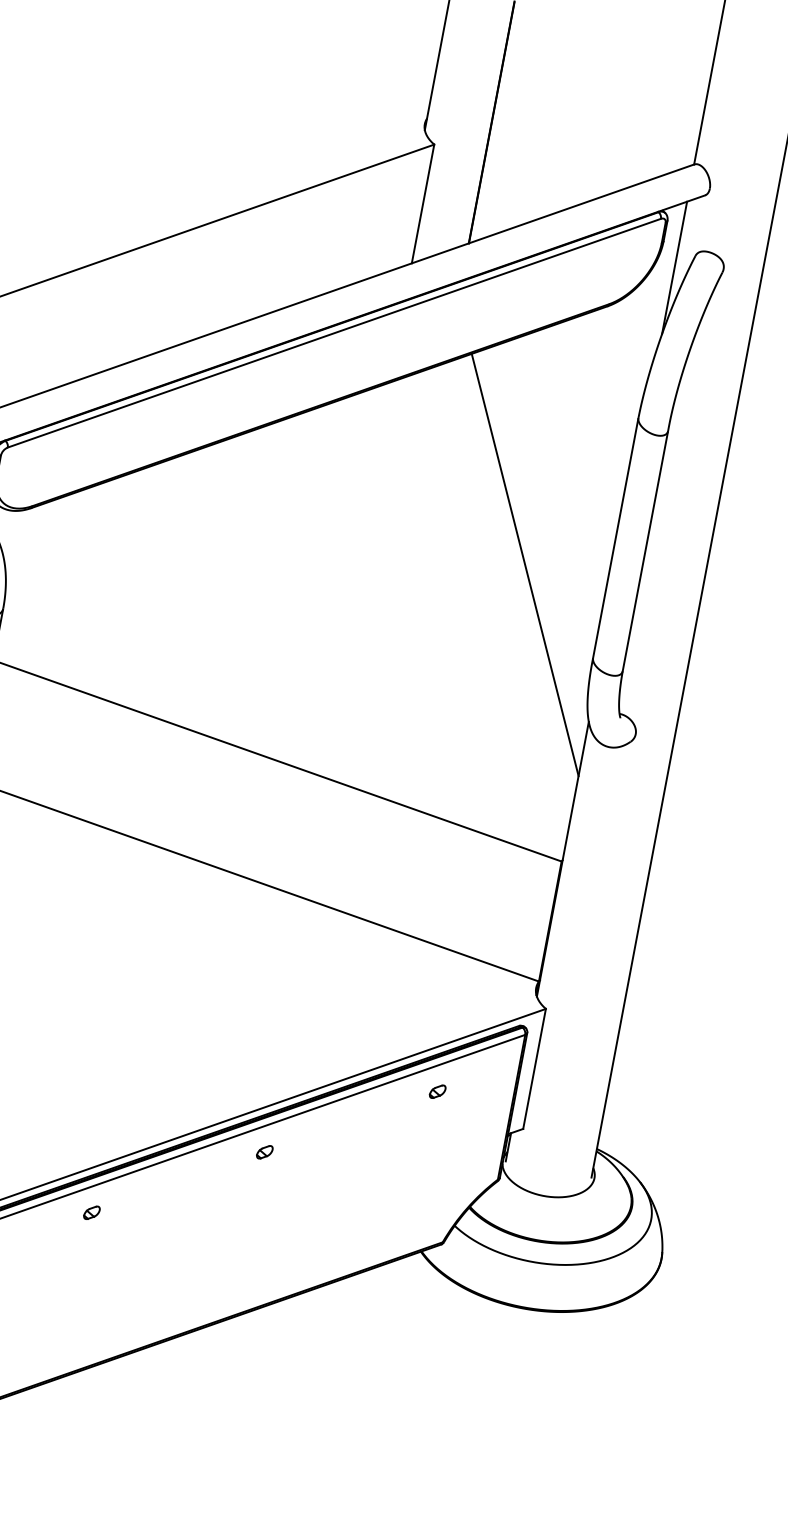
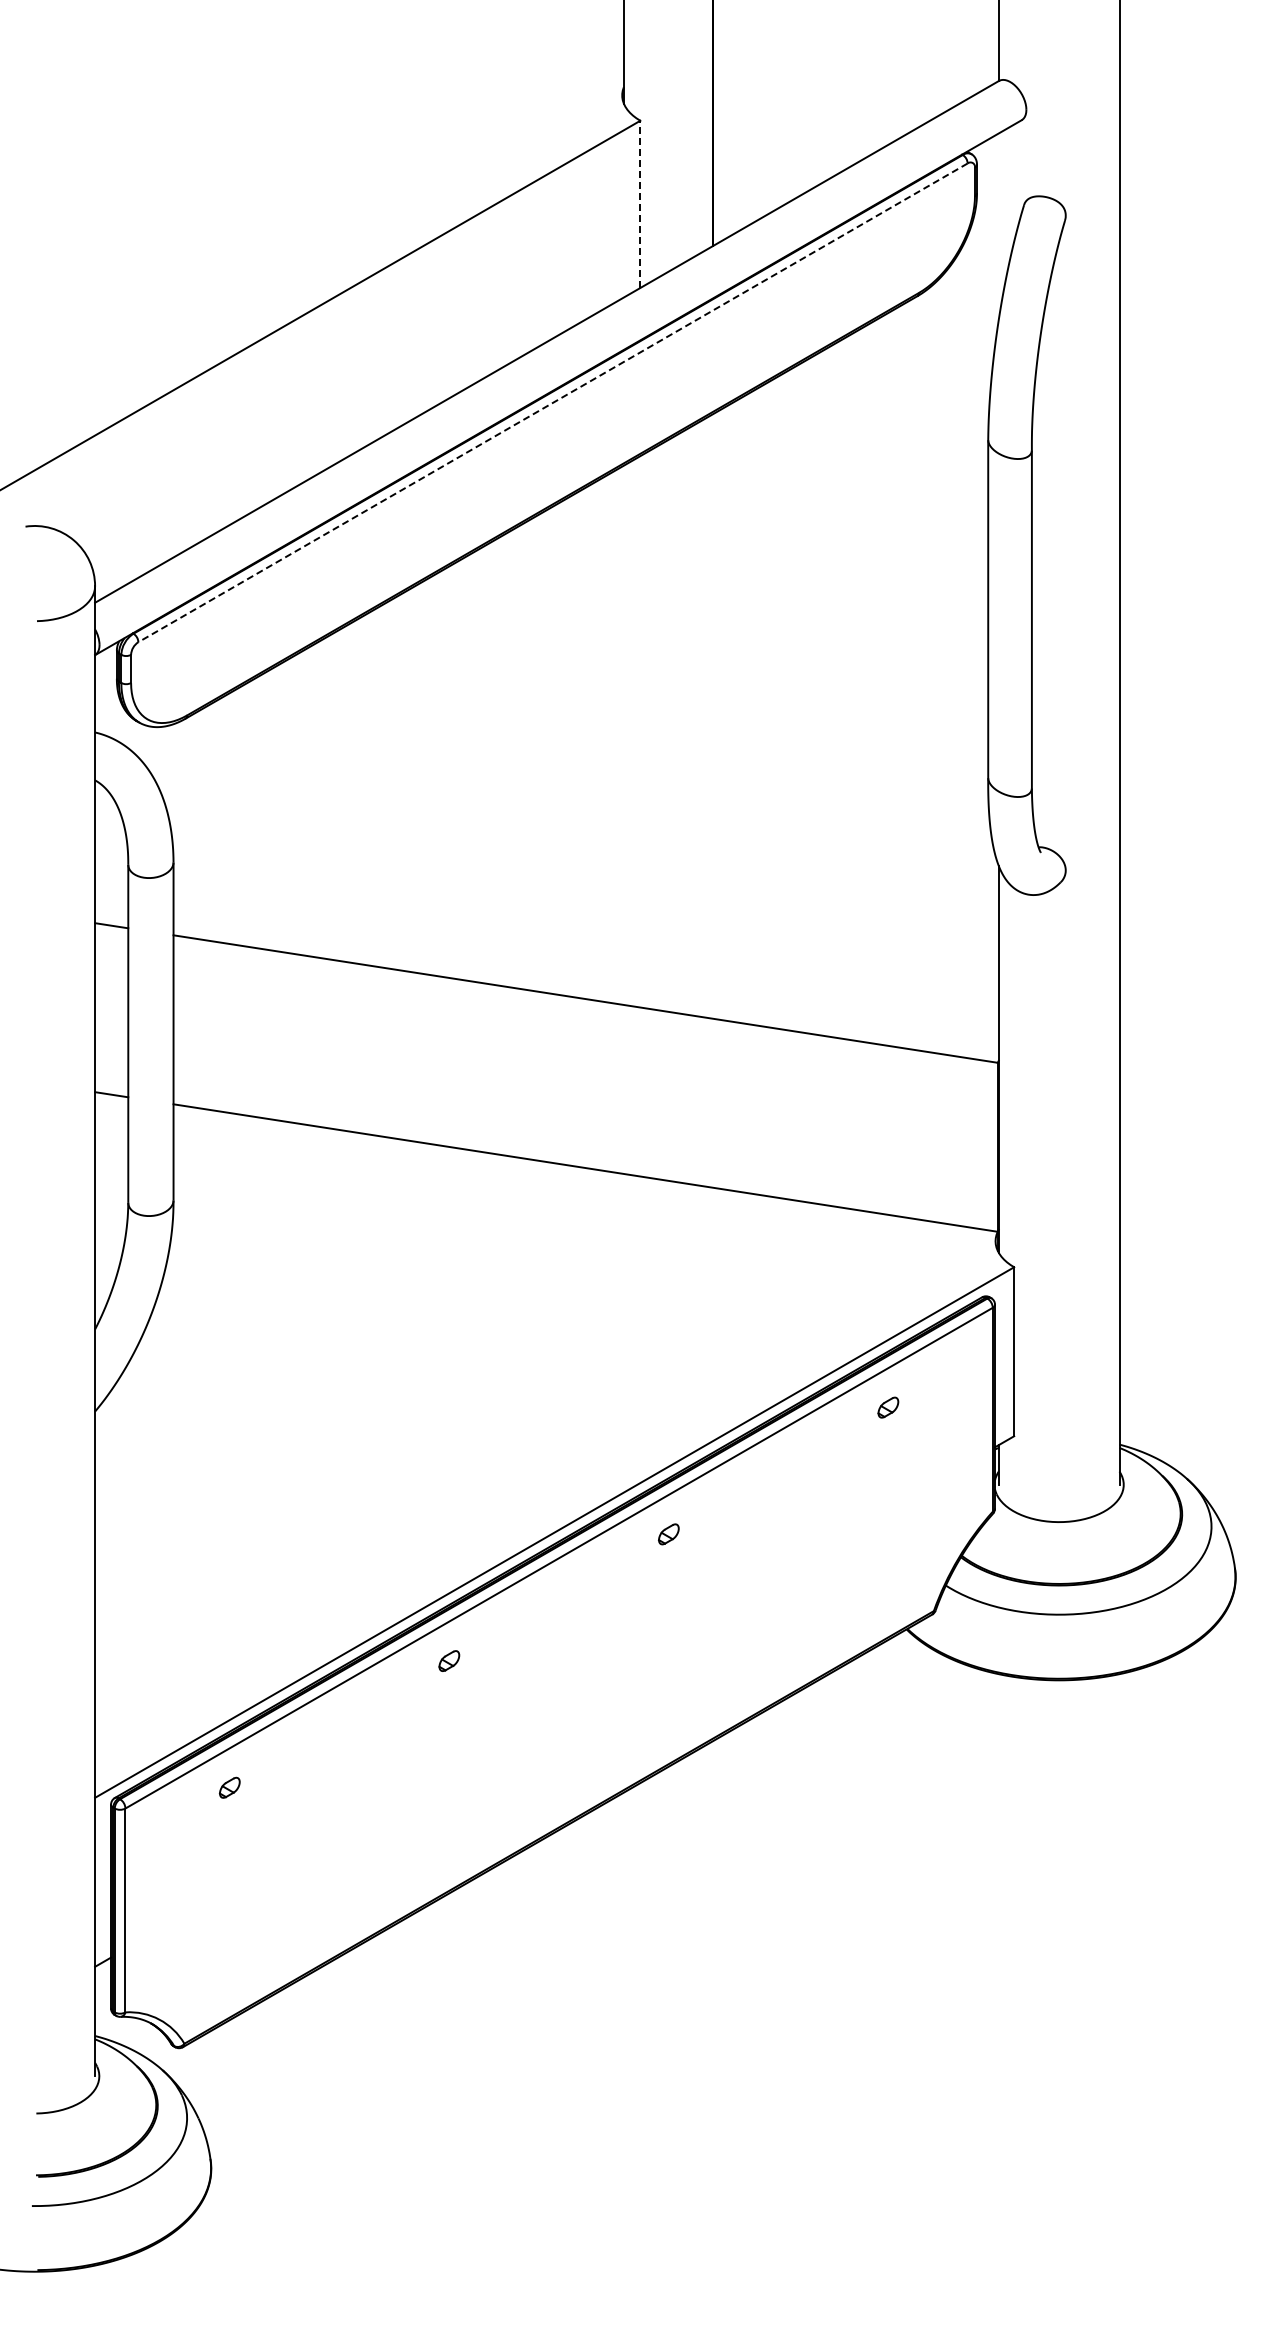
line: (423, 204) -> (640, 204), solid -> dashed
line: (674, 267) -> (998, 226), removed
line: (334, 333) -> (553, 402), solid -> dashed
line: (524, 564) -> (871, 668), removed

